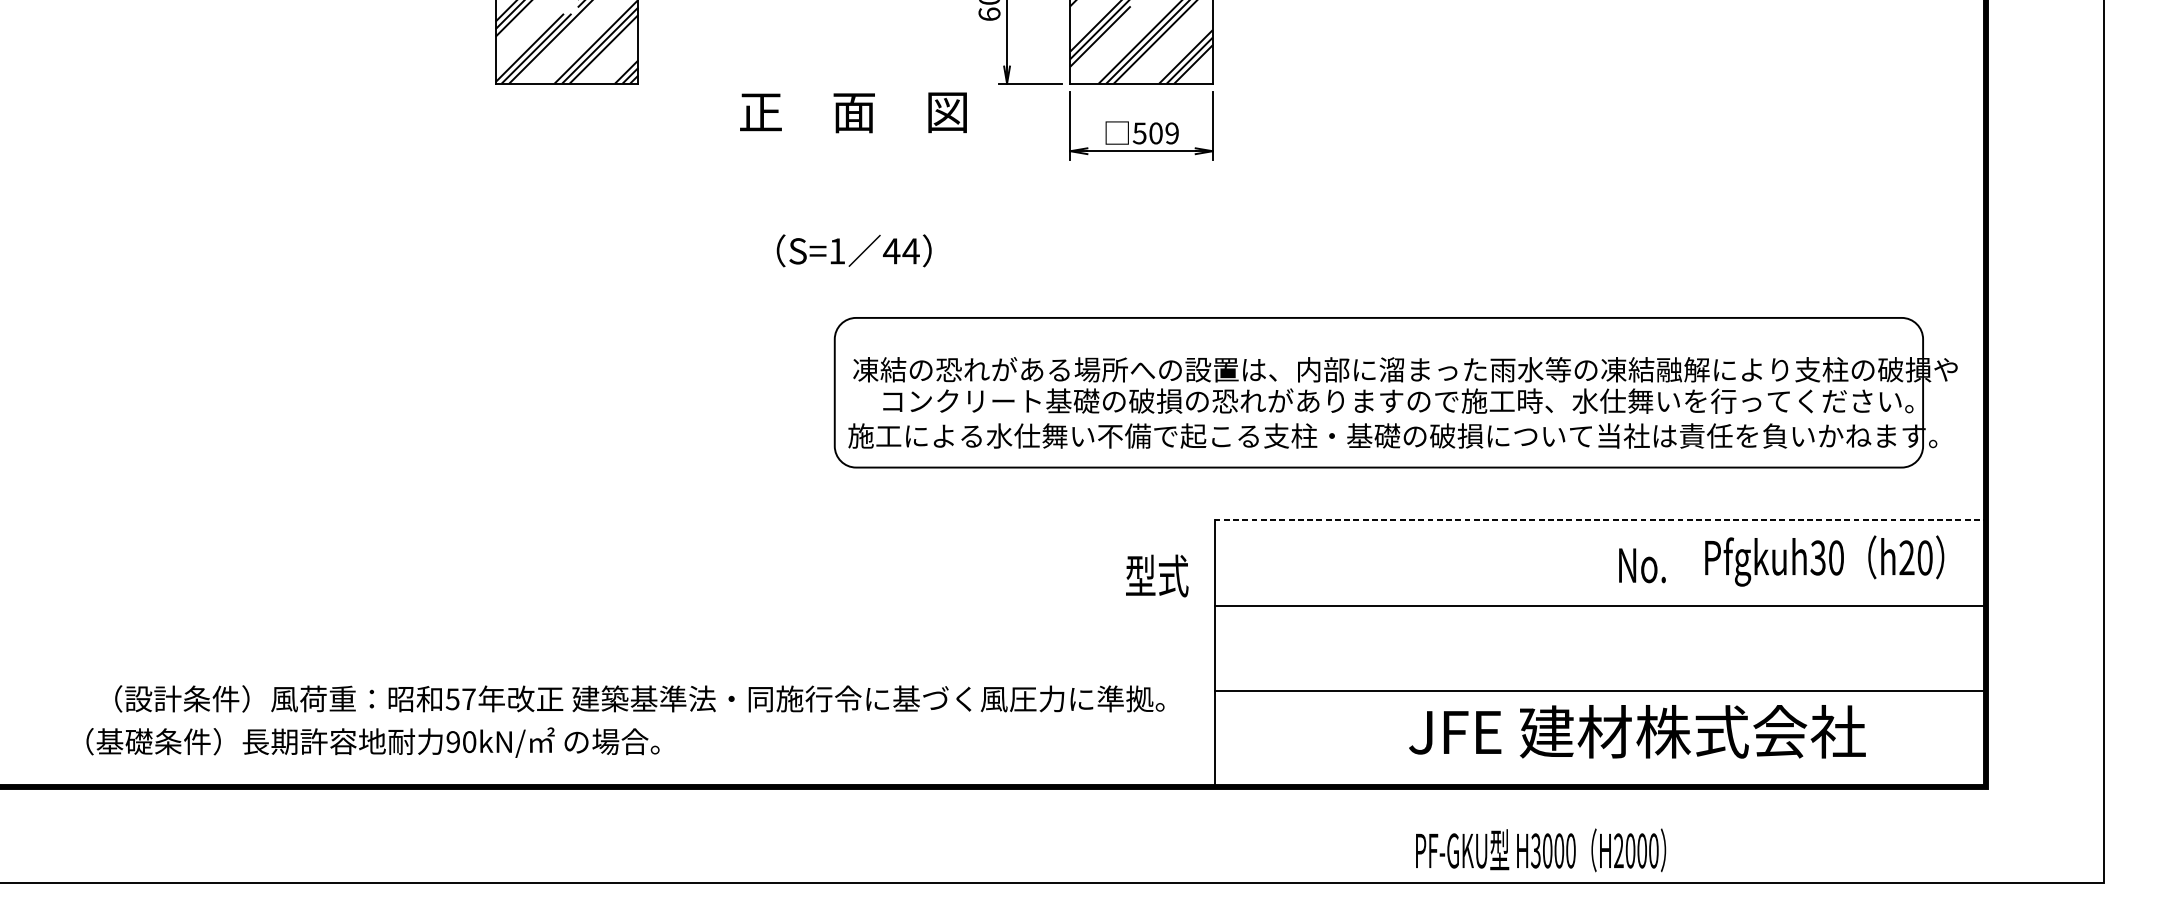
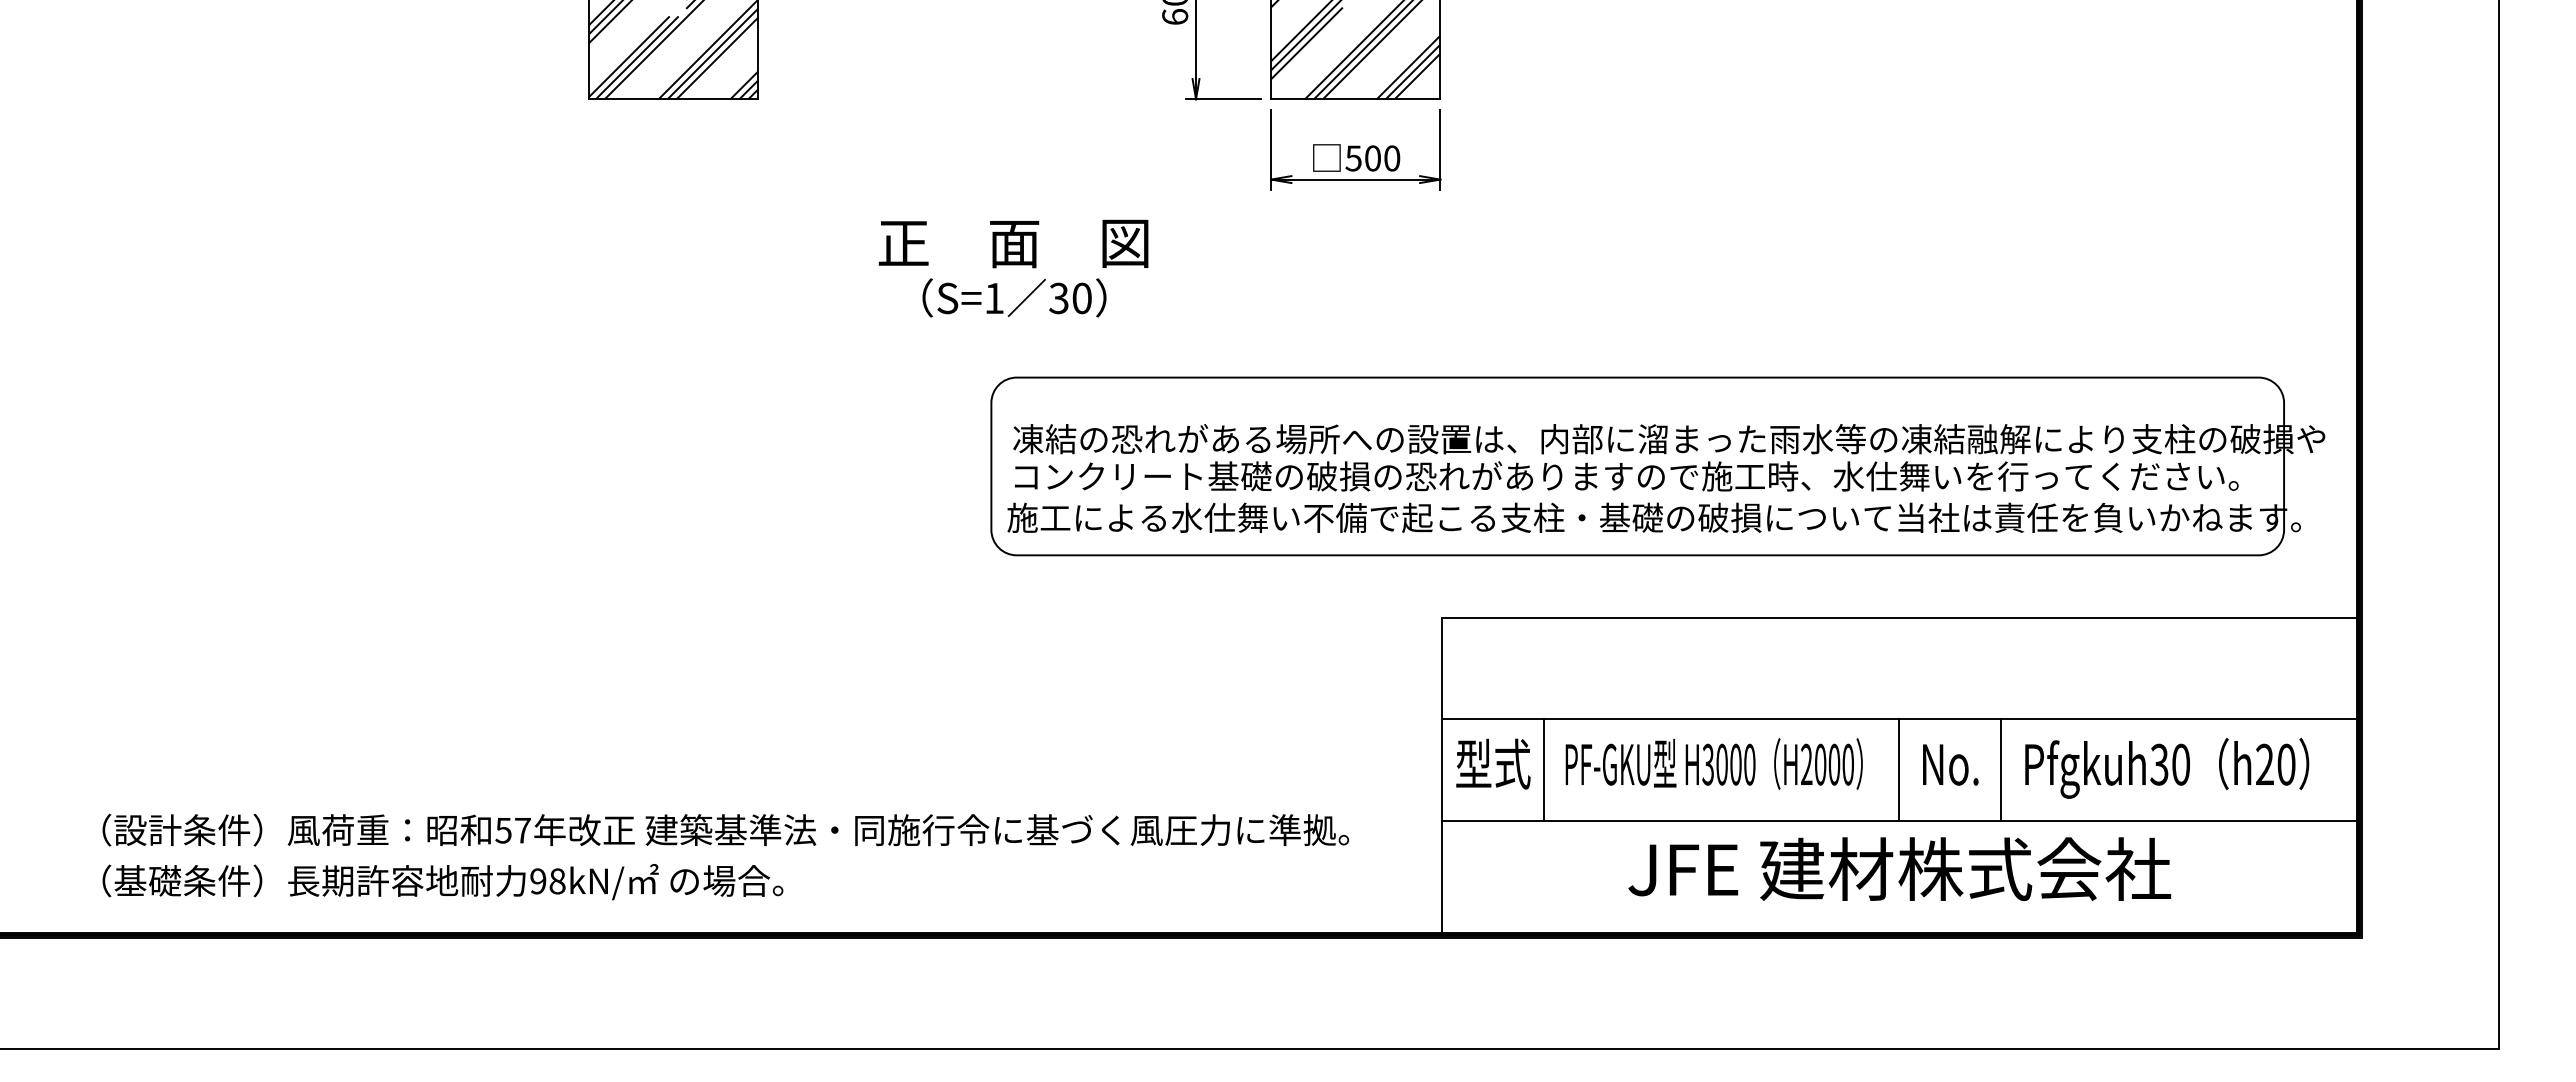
text: (853, 112) -> (1013, 243), moved
text: (1172, 133) -> (1392, 158), 509 -> 500
text: (901, 251) -> (1070, 298), 44 -> 30
text: (1398, 401) -> (1626, 476), moved
line: (1599, 519) -> (1899, 617), dashed -> solid
text: (1824, 560) -> (2167, 767), moved
text: (1642, 565) -> (1950, 764), moved
text: (1157, 575) -> (1493, 763), moved
line: (1300, 647) -> (1544, 769), added
line: (1599, 647) -> (1899, 769), added
line: (1685, 647) -> (2001, 769), added
text: (639, 698) -> (725, 829), moved
text: (1637, 732) -> (1899, 869), moved
text: (469, 742) -> (557, 881), 90kN/ -> 98kN/
text: (1540, 849) -> (1713, 763), moved

